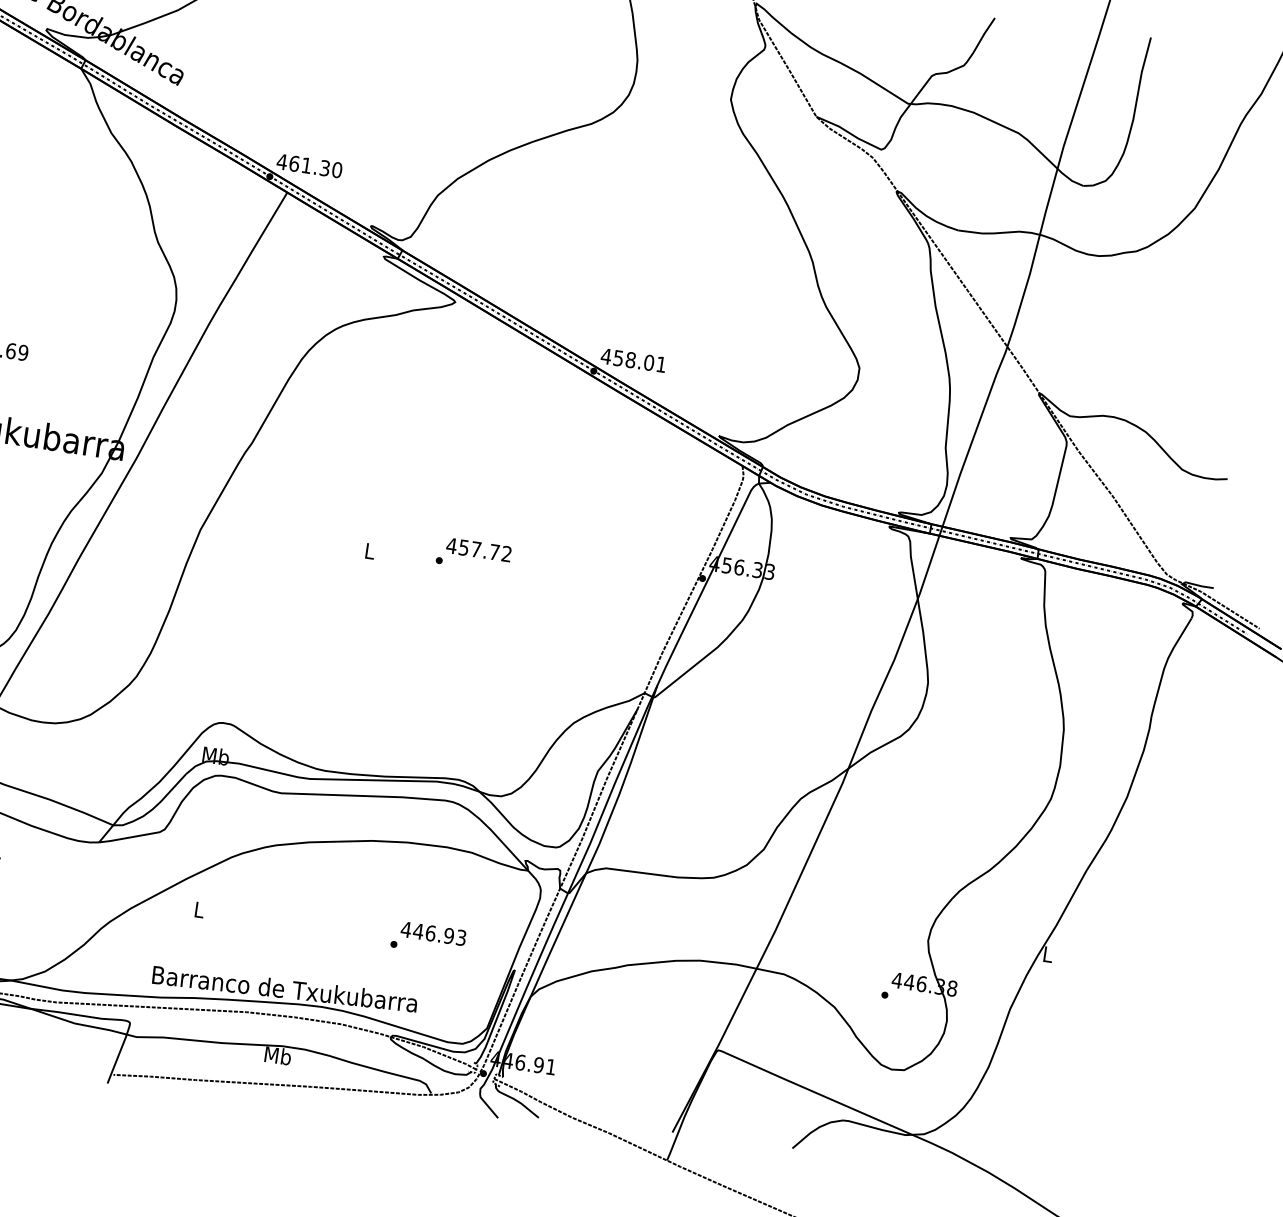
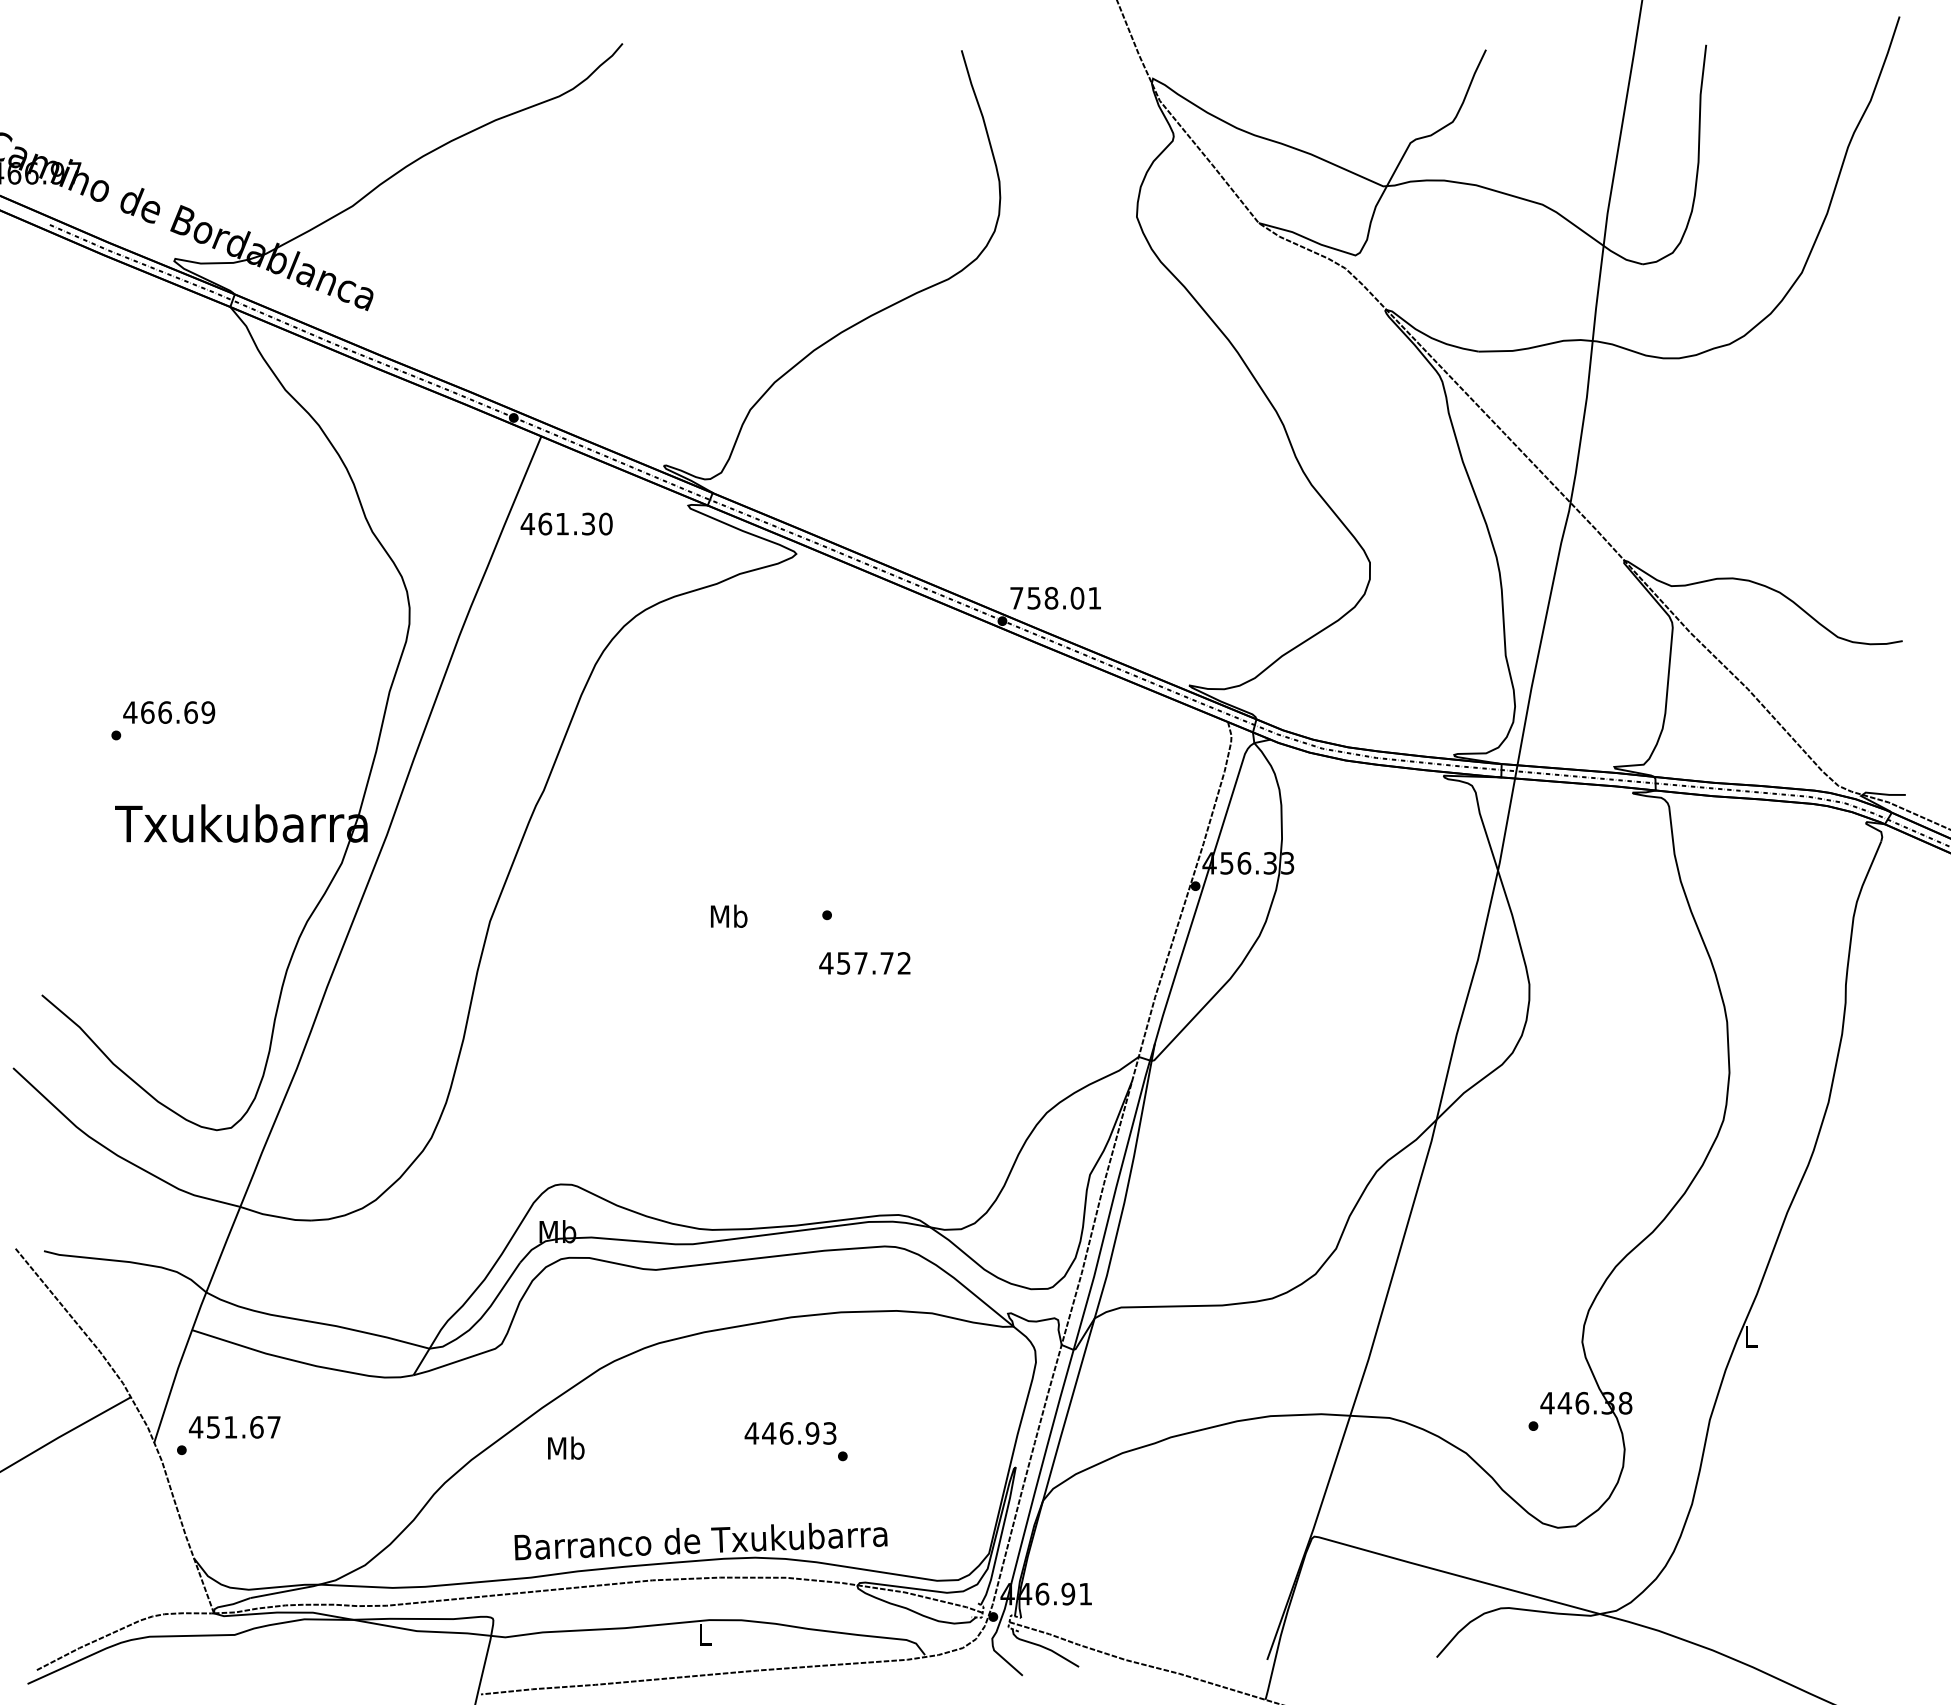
text: (309, 165) -> (566, 523), moved
text: (606, 356) -> (1016, 598), 458.01 -> 758.01
text: (369, 550) -> (728, 915), L -> Mb
text: (478, 550) -> (864, 963), moved
text: (199, 909) -> (566, 1447), L -> Mb
text: (433, 933) -> (790, 1433), moved
text: (278, 1055) -> (705, 1633), Mb -> L

